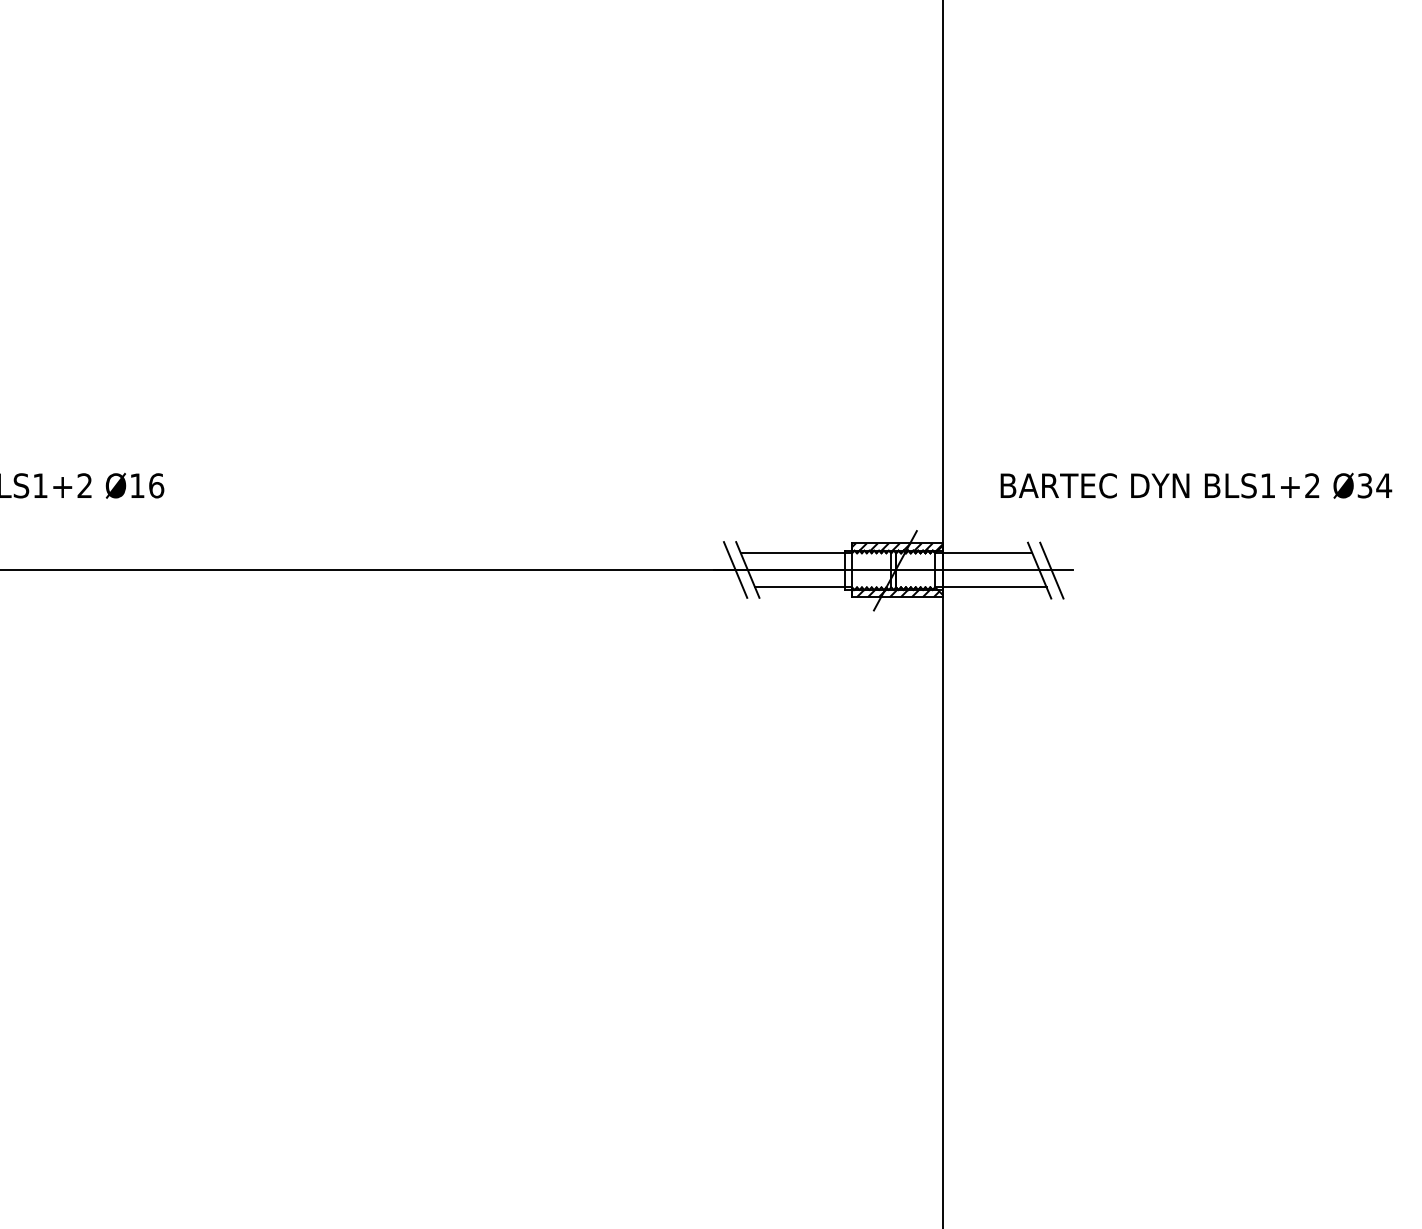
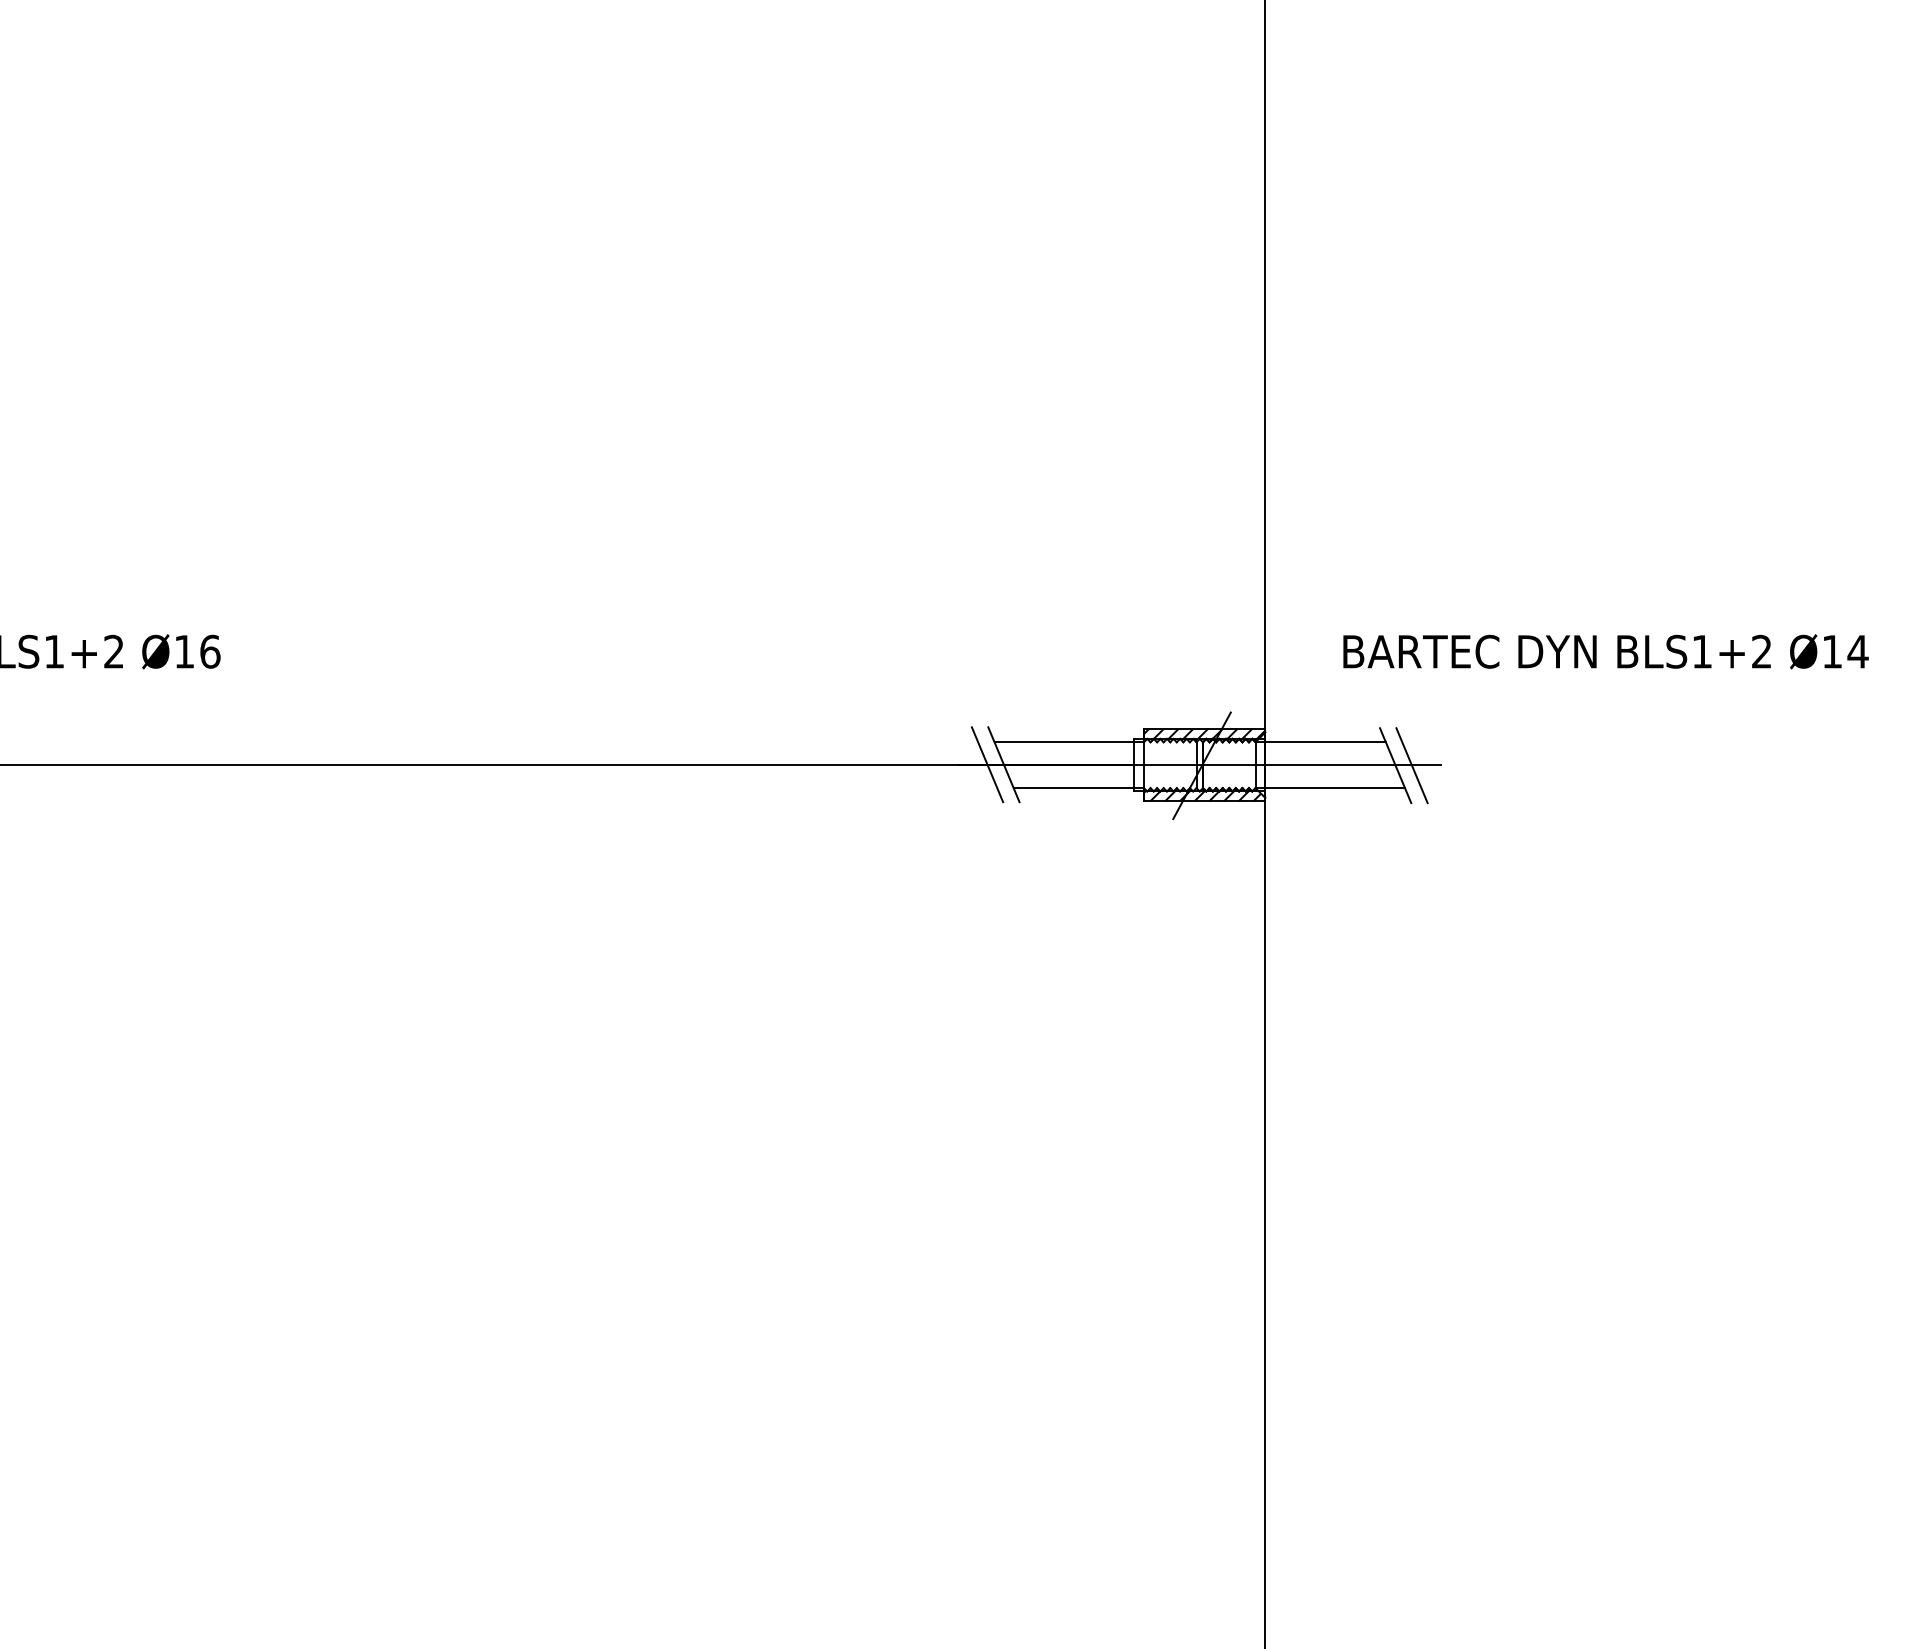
text: (1365, 485) -> (1832, 651), Ø34 -> Ø14

